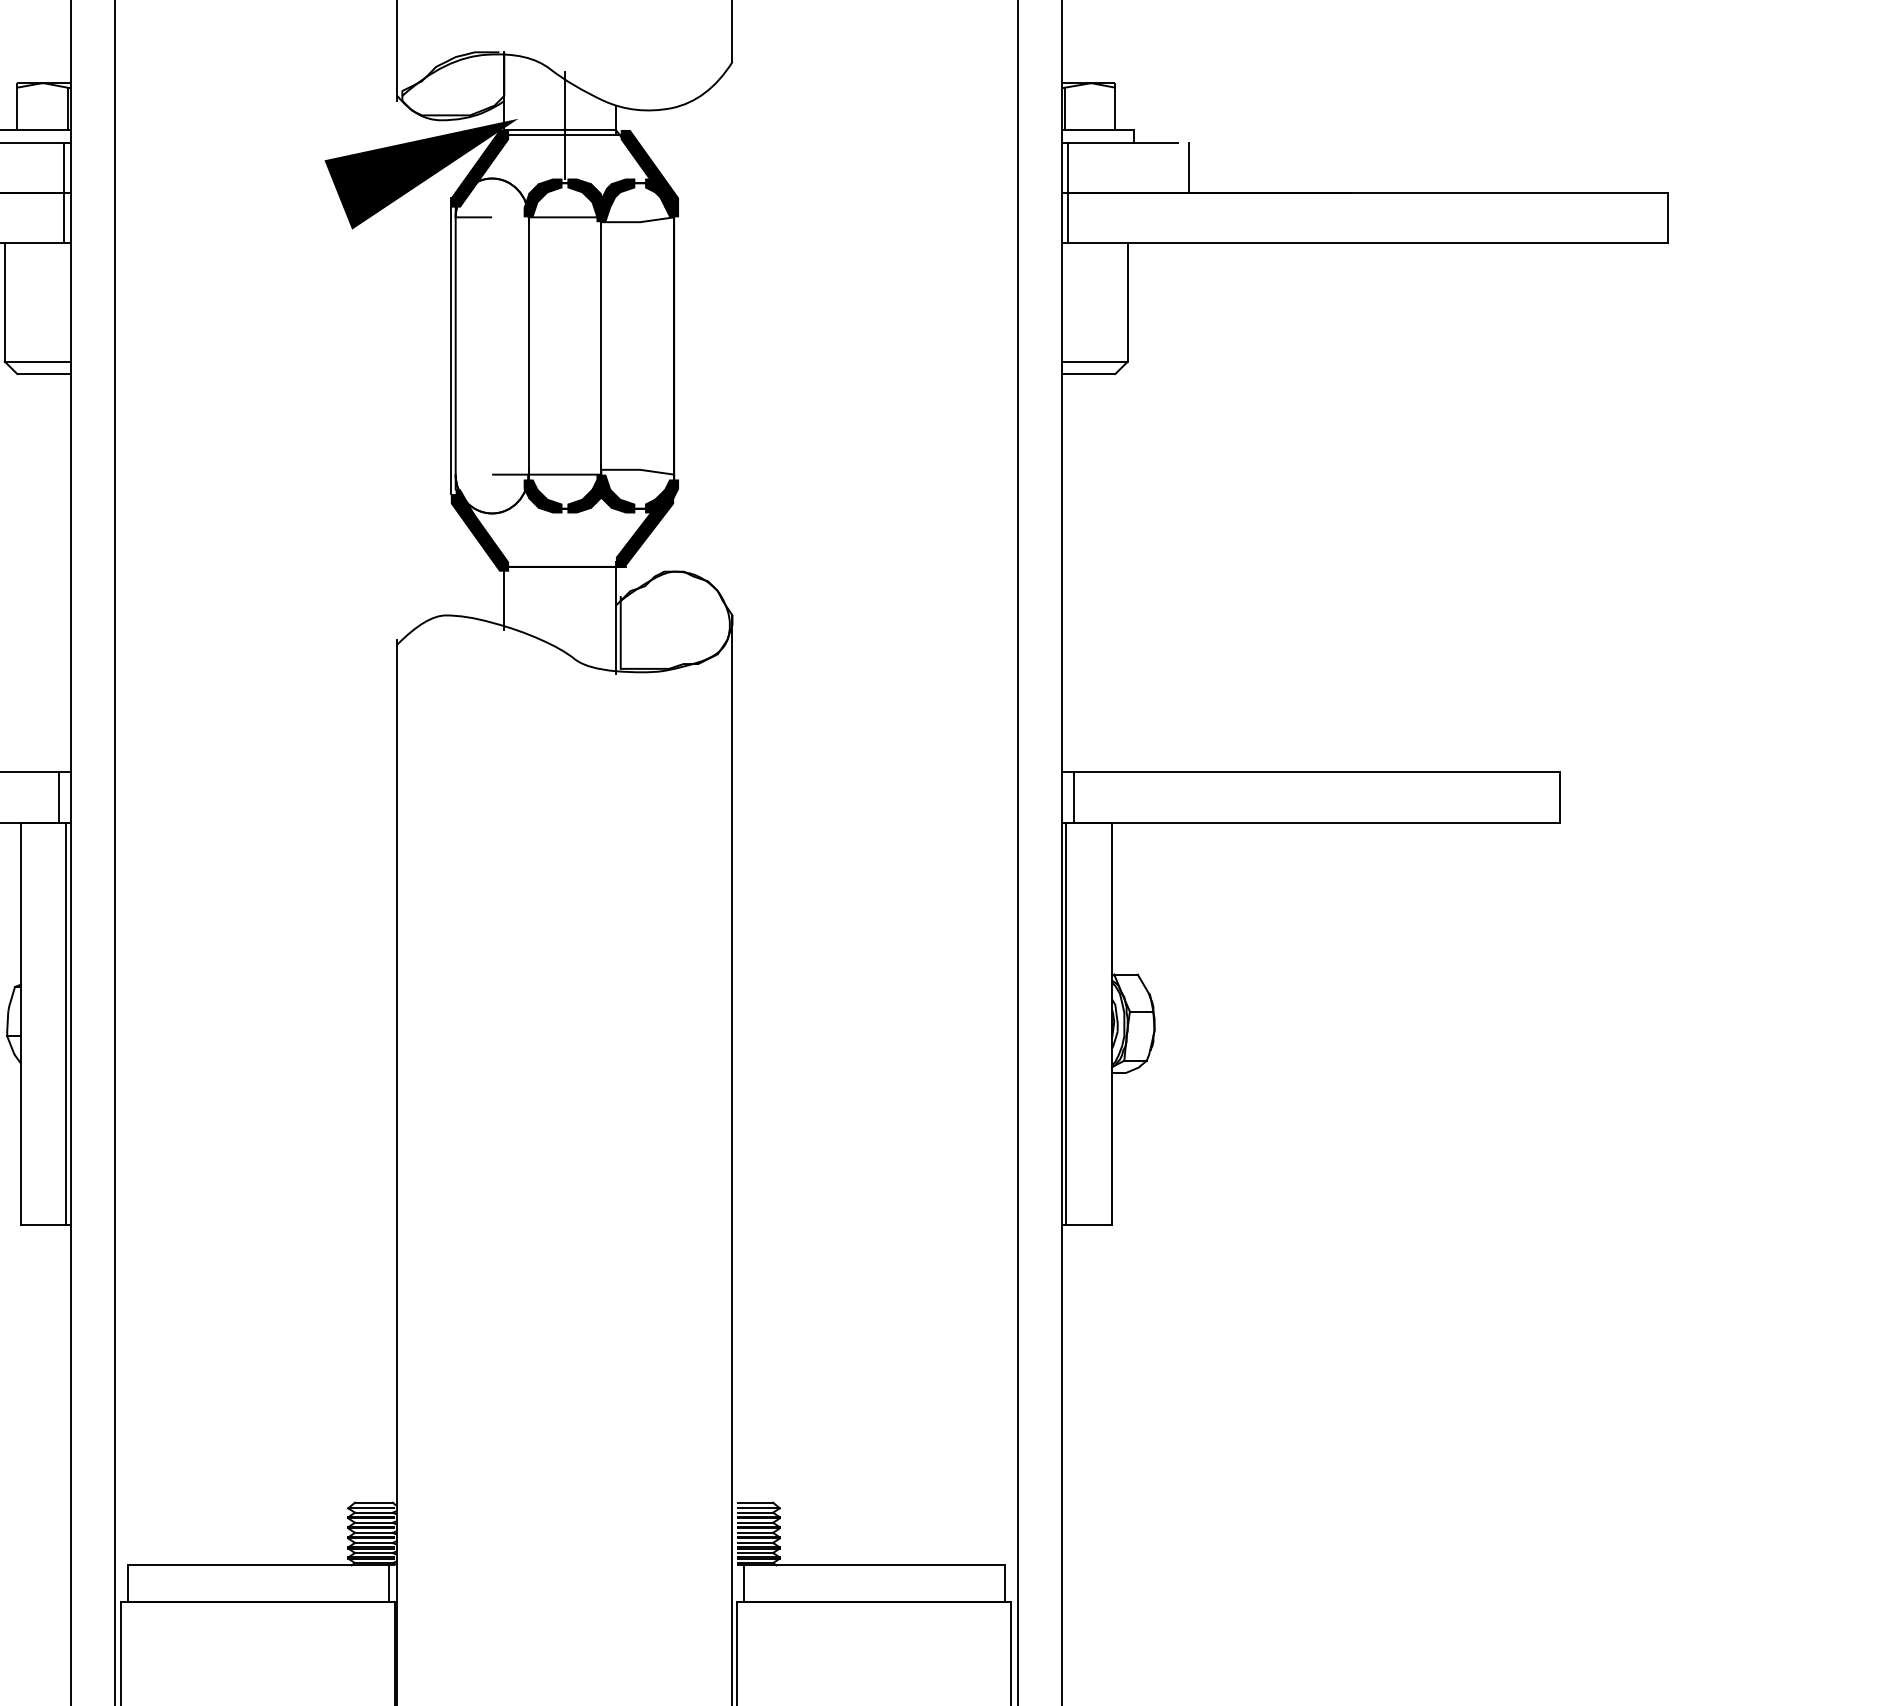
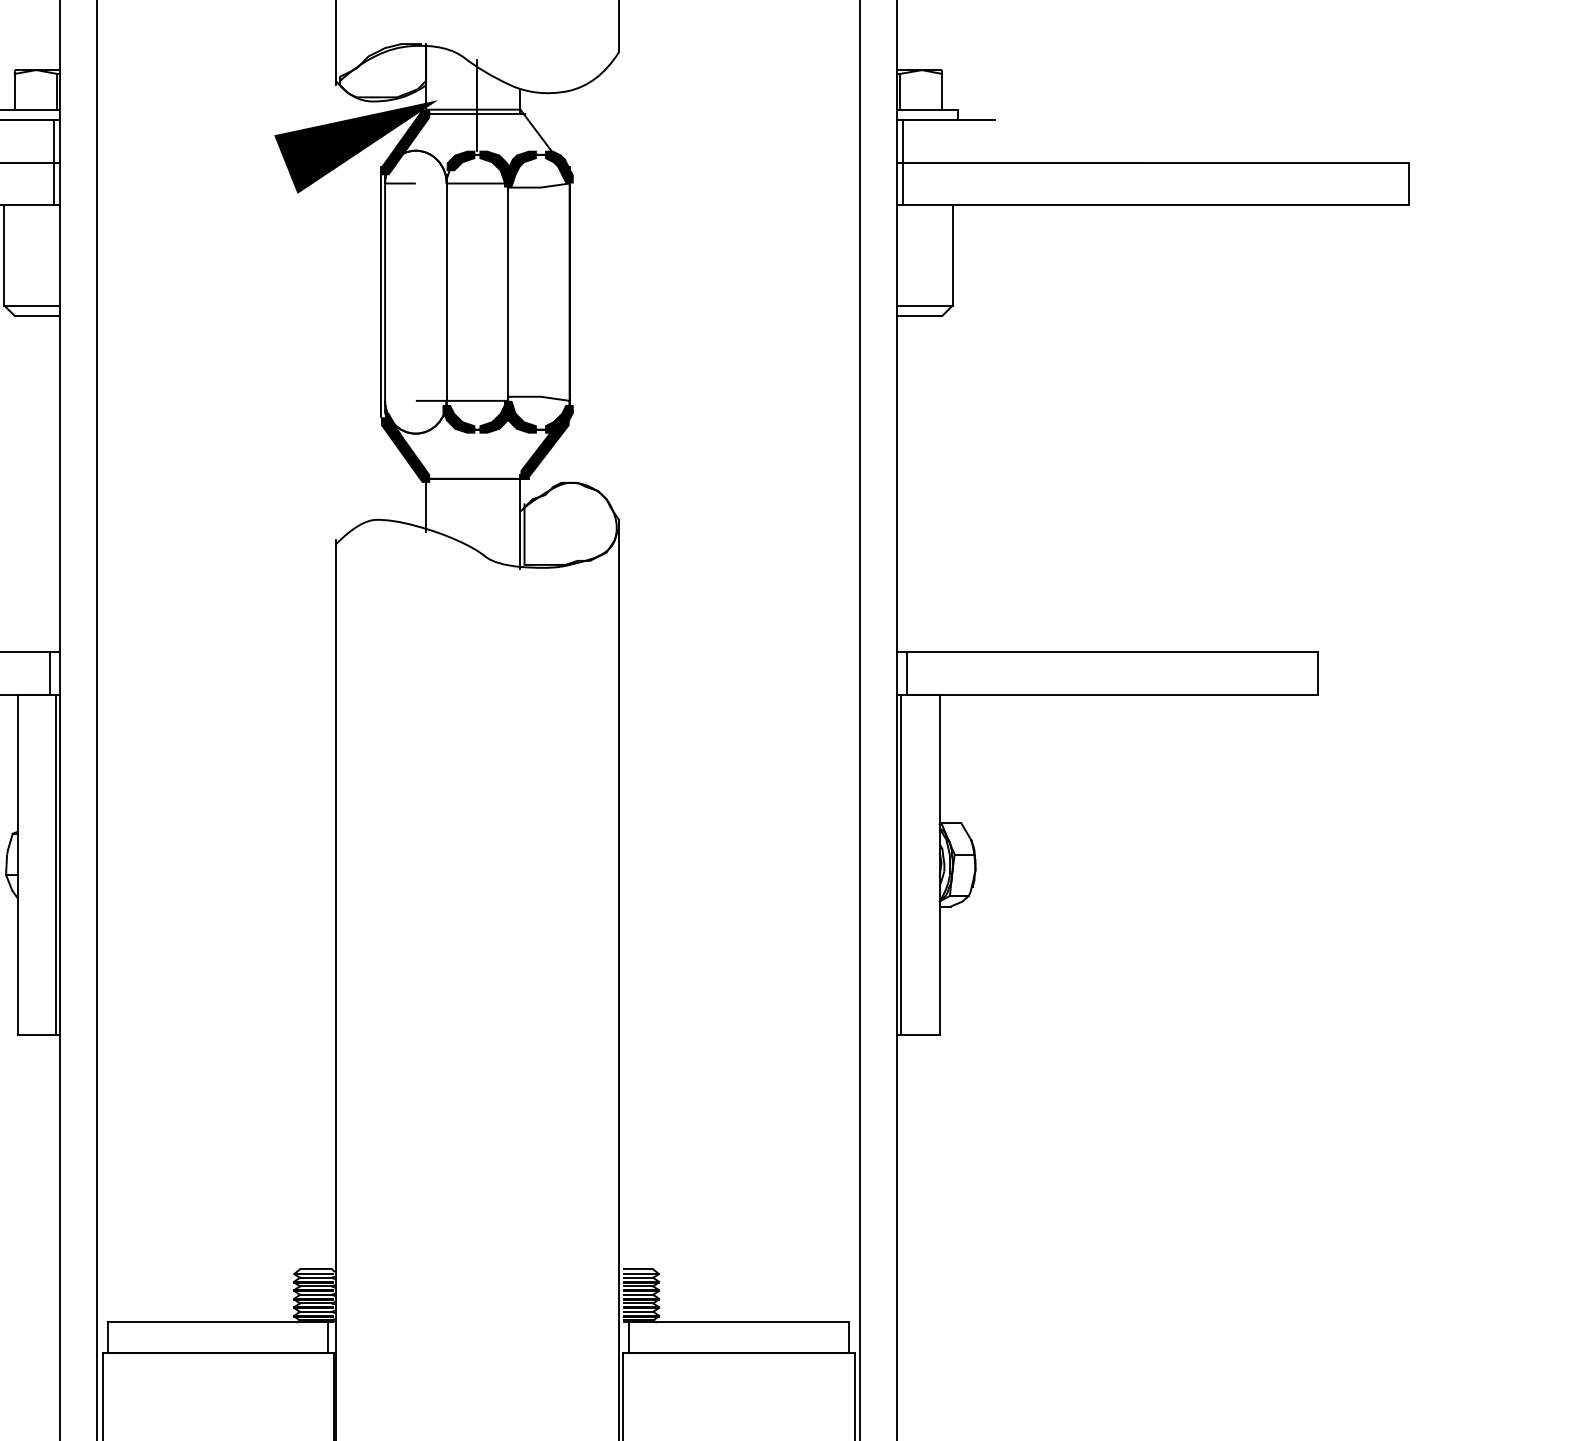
line: (1188, 167) -> (1004, 141), removed
fill: (649, 168) -> (548, 142), removed
fill: (530, 205) -> (448, 173), removed

